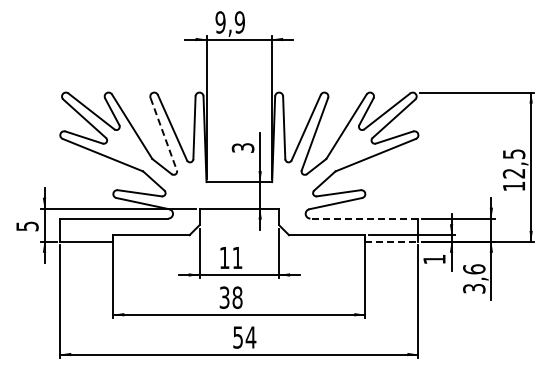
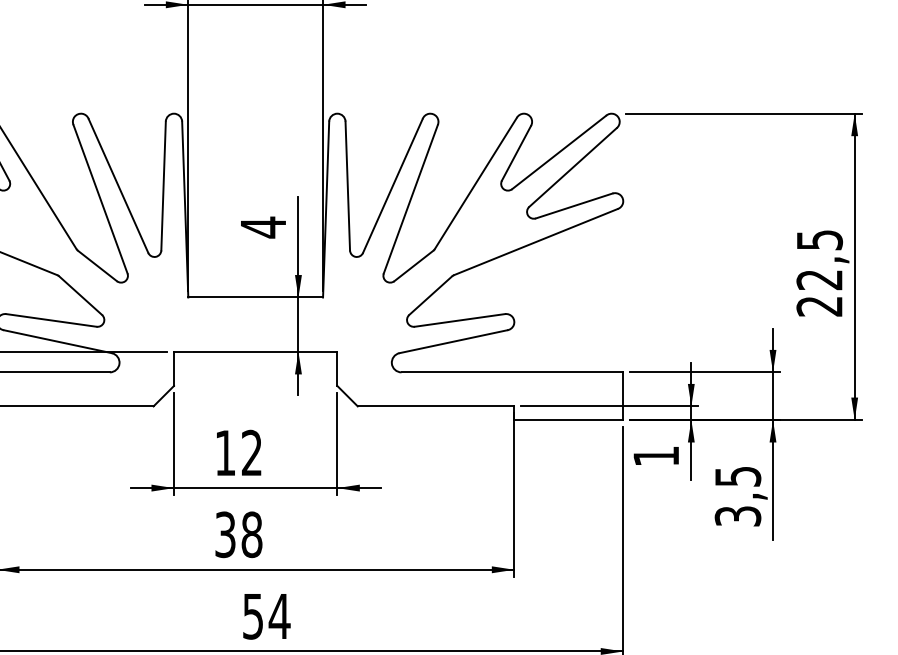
line: (163, 134) -> (99, 199), dashed -> solid
text: (242, 147) -> (262, 226), 3 -> 4
text: (513, 186) -> (818, 306), 12,5 -> 22,5
line: (363, 218) -> (510, 372), dashed -> solid
line: (391, 241) -> (568, 419), dashed -> solid
text: (237, 257) -> (251, 452), 11 -> 12
text: (474, 269) -> (738, 476), 3,6 -> 3,5

